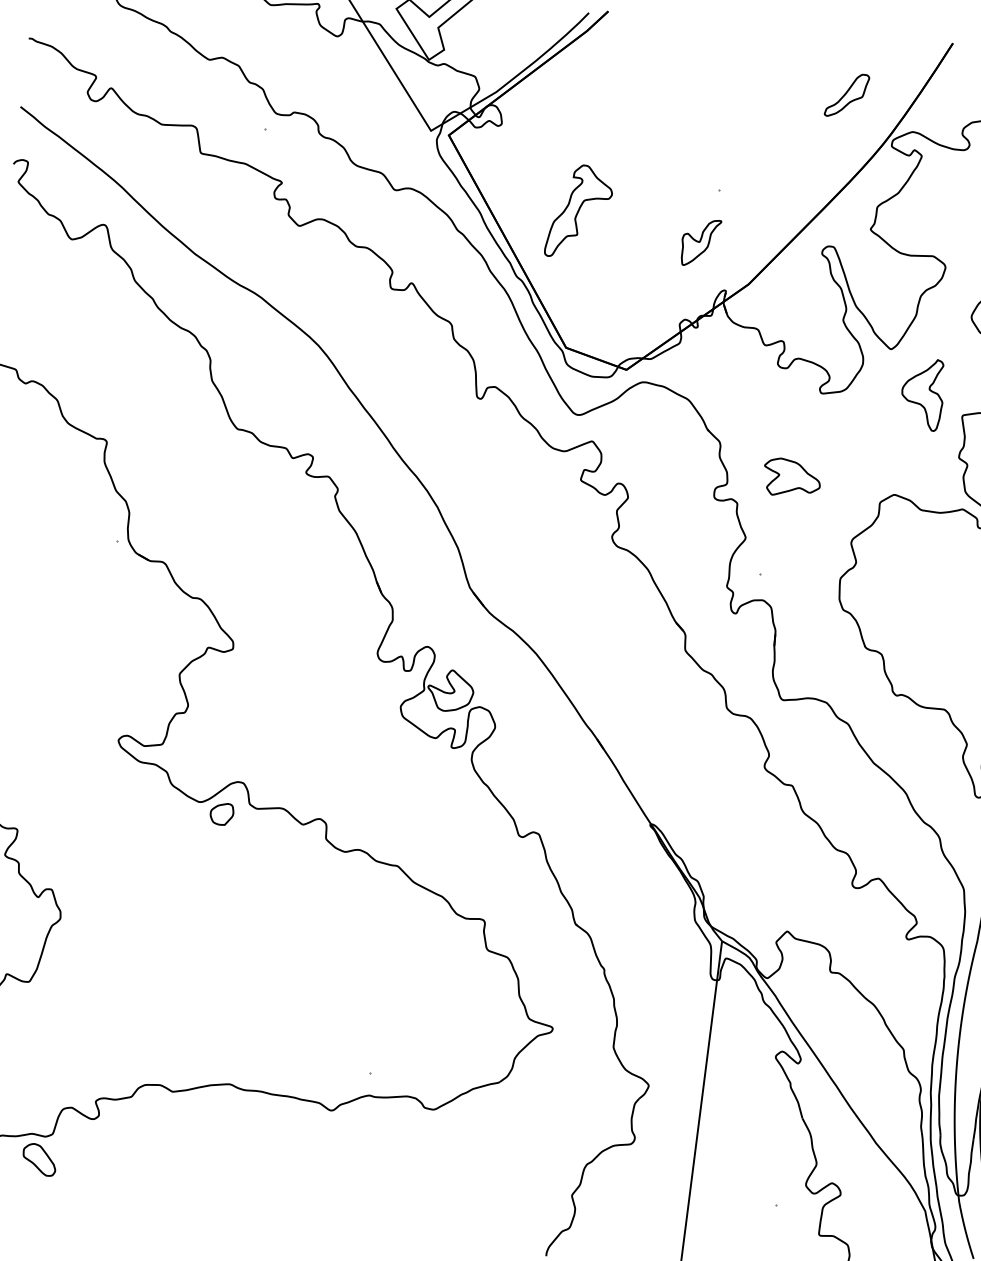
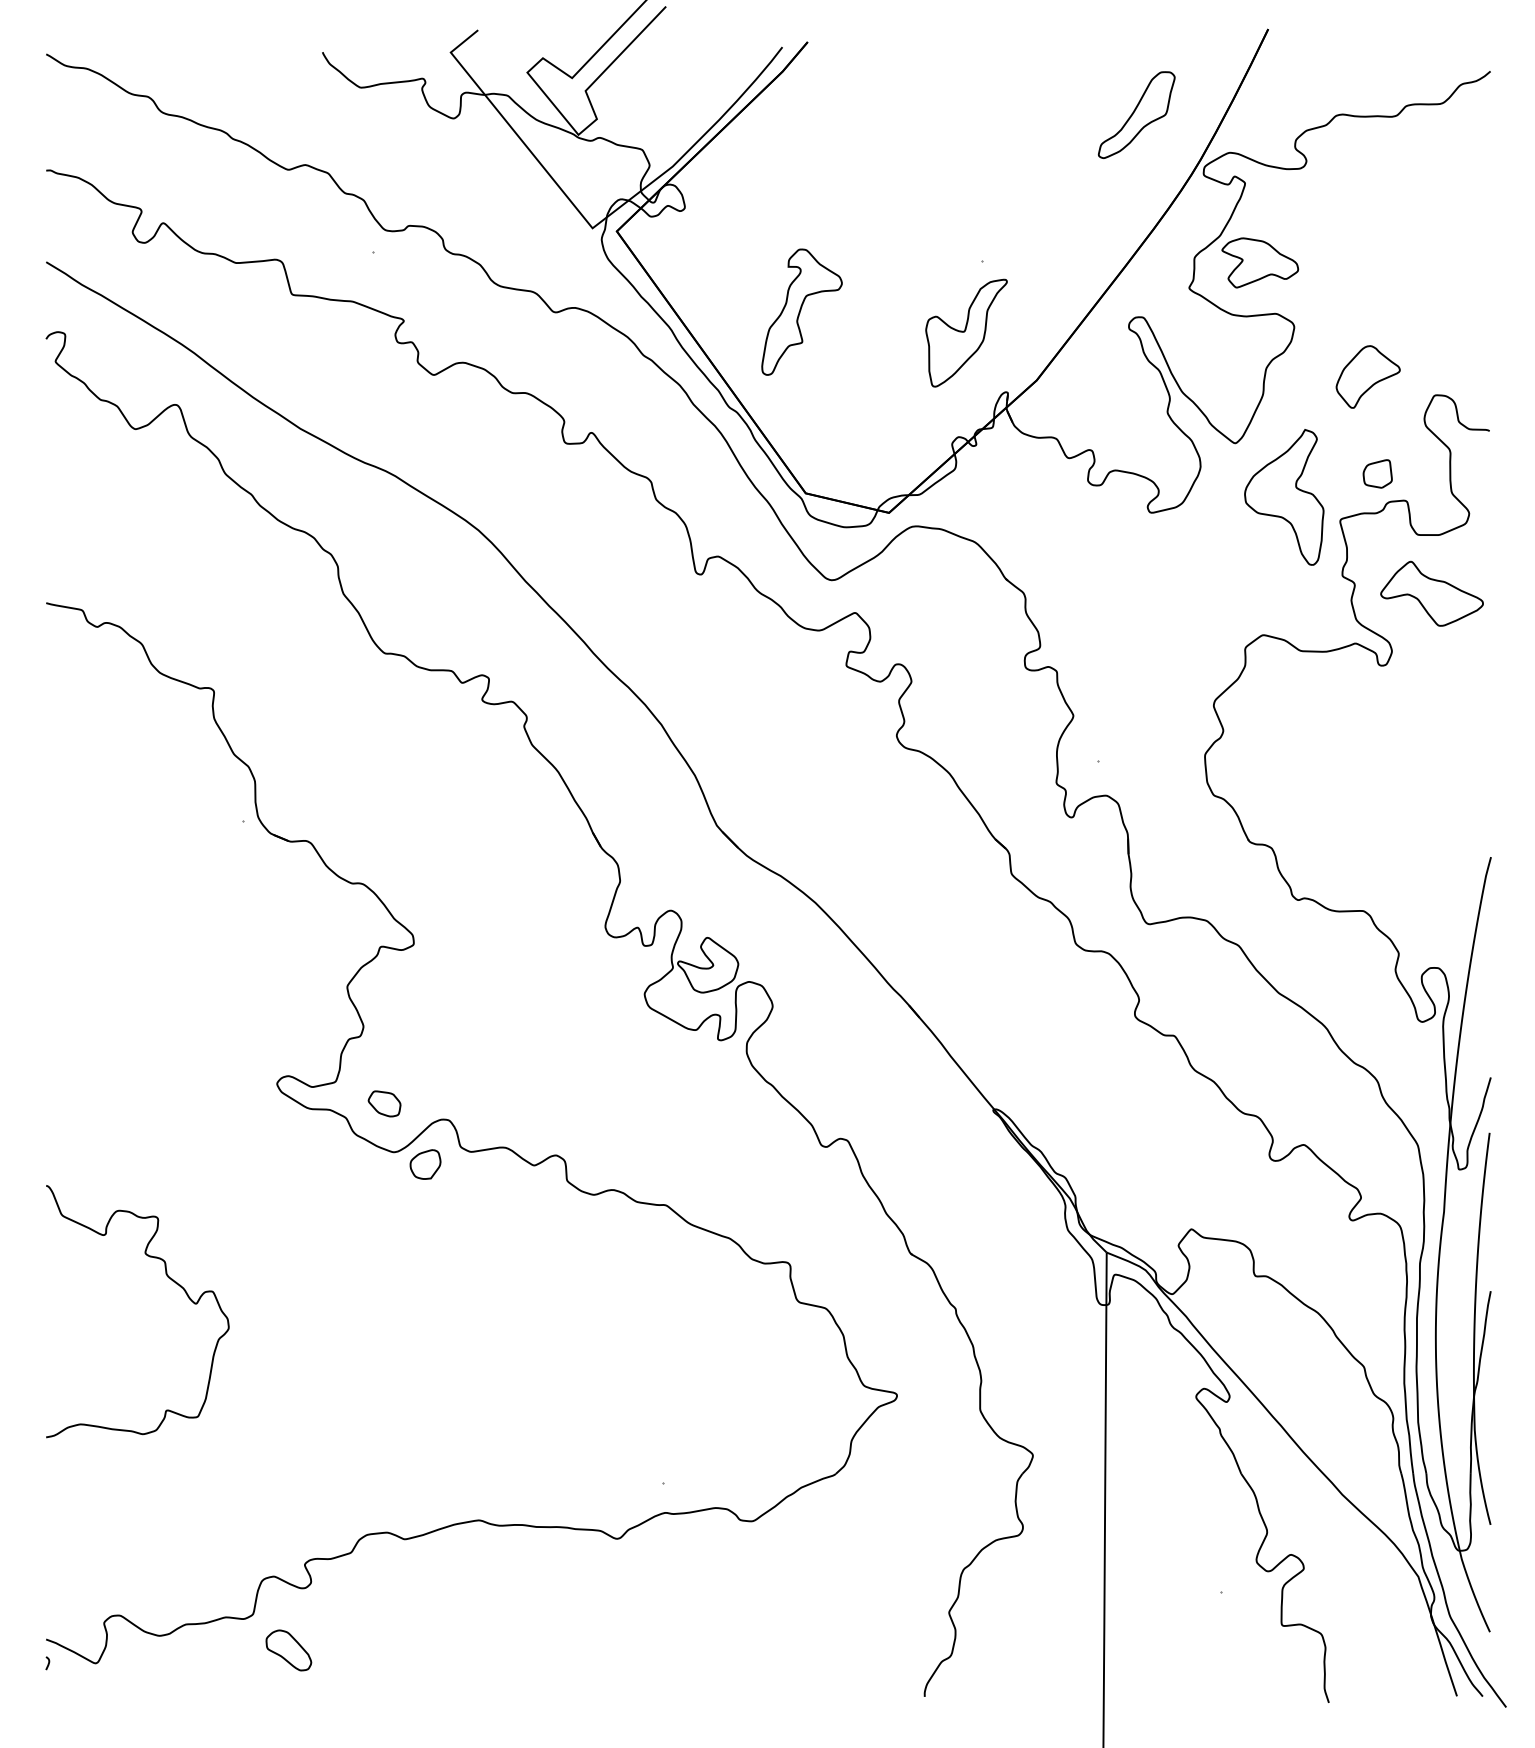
part: (847, 95) -> (1136, 114), size x1.43
part: (700, 242) -> (966, 332), size x1.67
part: (922, 394) -> (1284, 497), size x1.43
part: (792, 478) -> (1260, 262), moved
part: (196, 764) -> (384, 1103), added
part: (39, 1159) -> (288, 1650), moved

